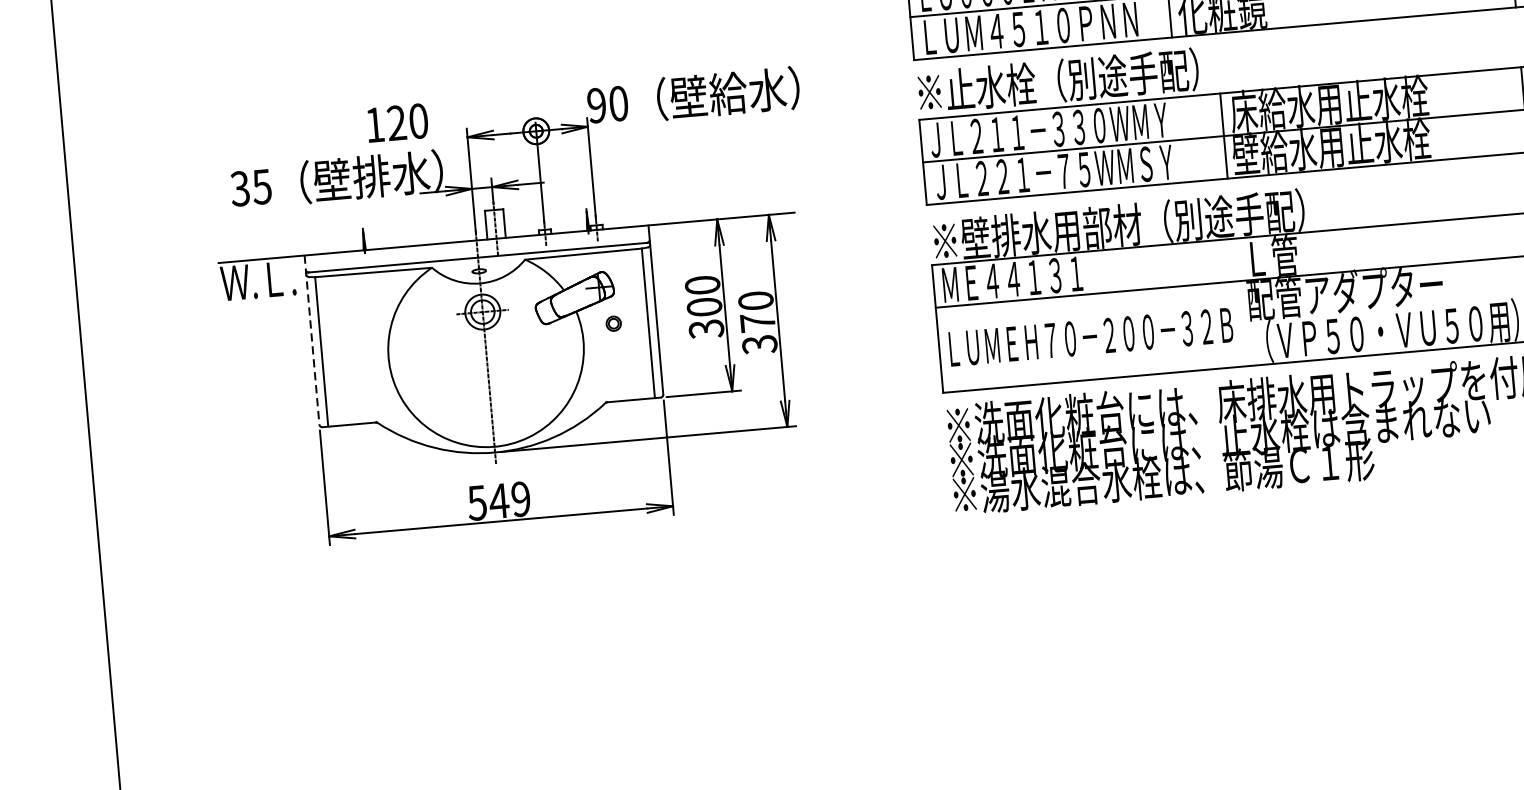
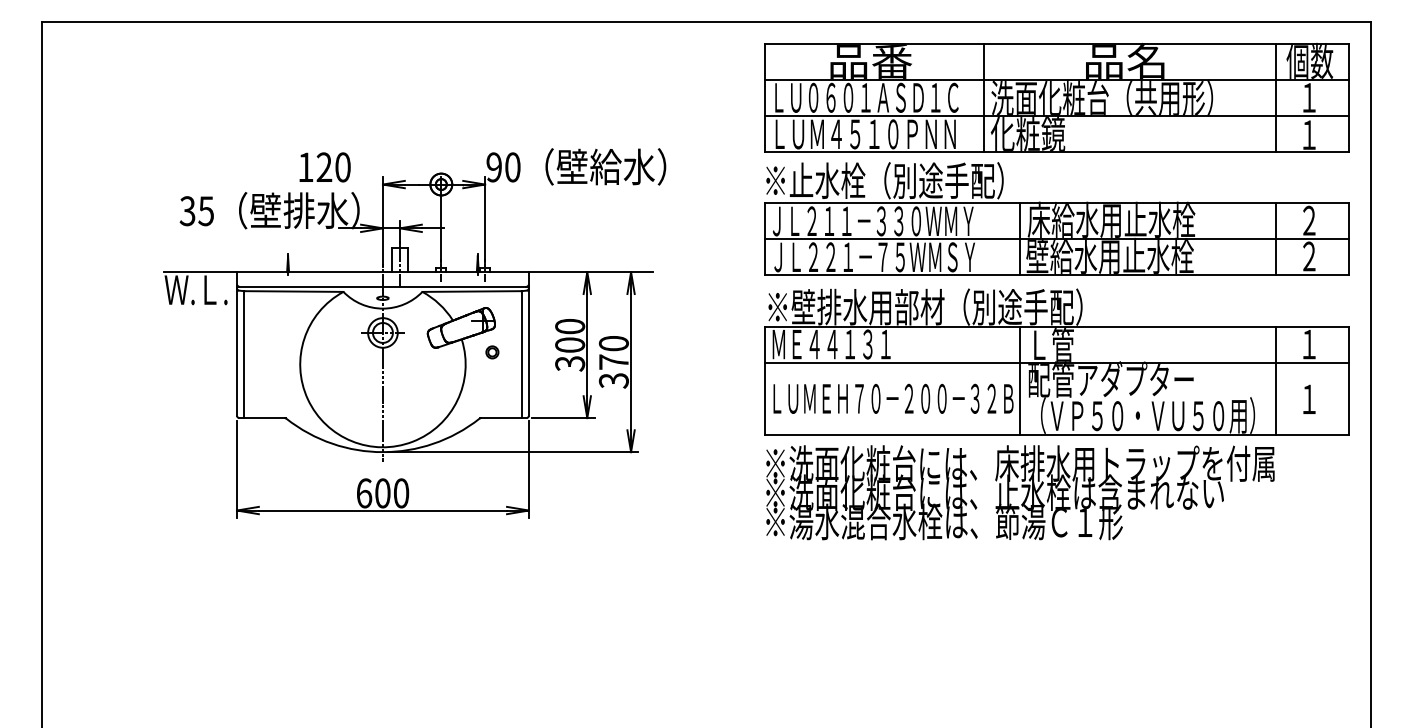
line: (1238, 302) -> (1020, 380), added
line: (312, 339) -> (237, 343), dashed -> solid
text: (498, 501) -> (382, 493), 549 -> 600

